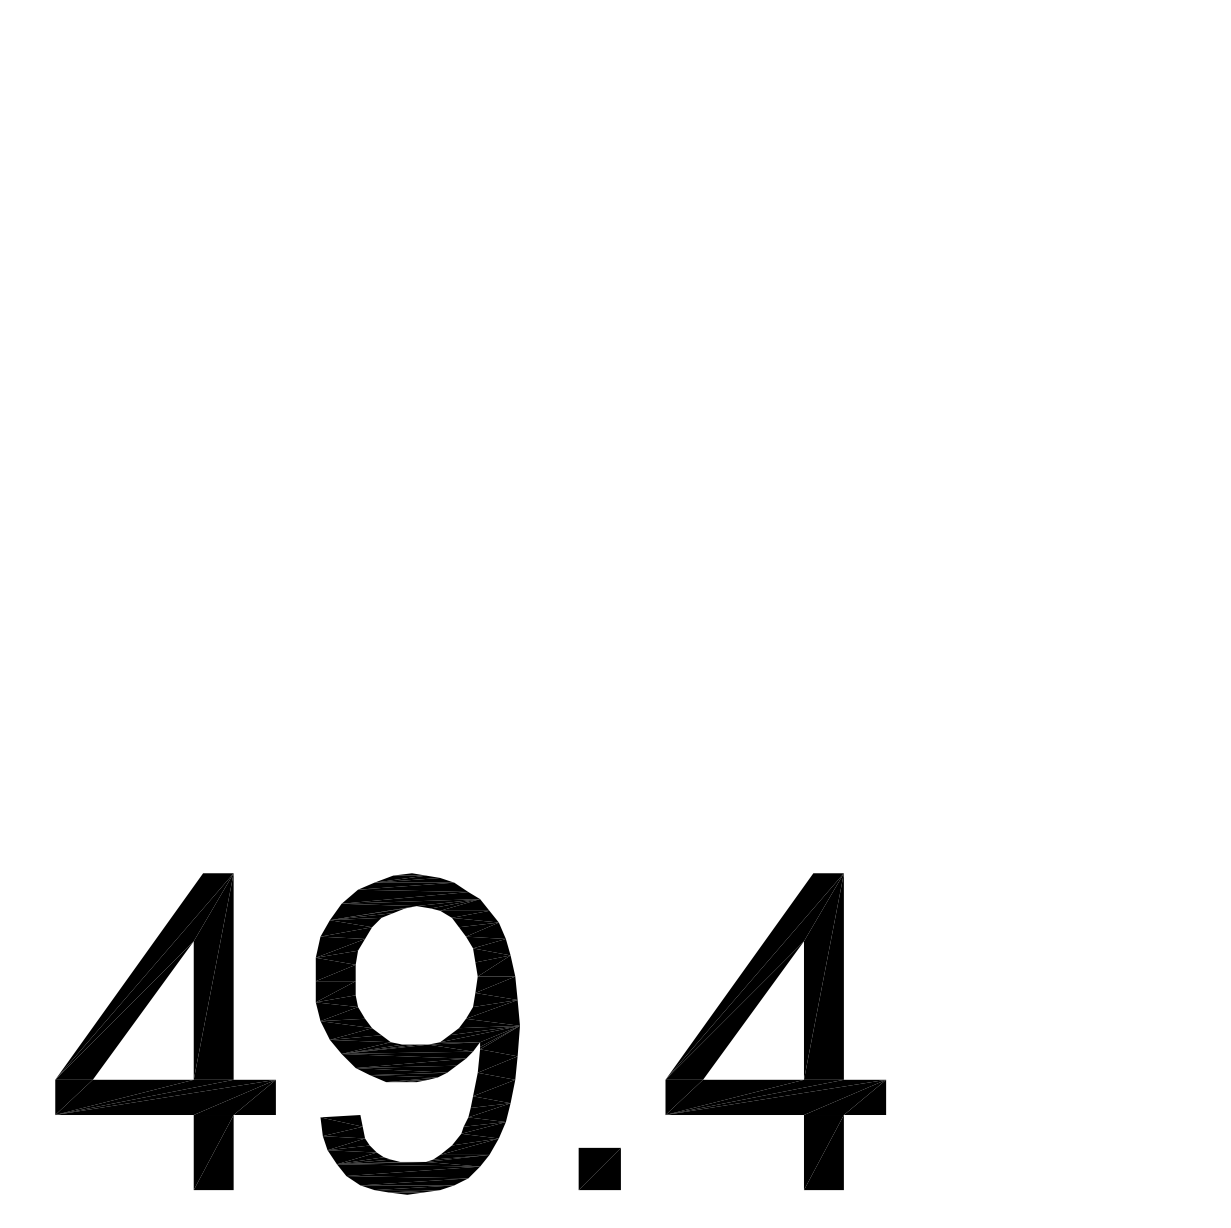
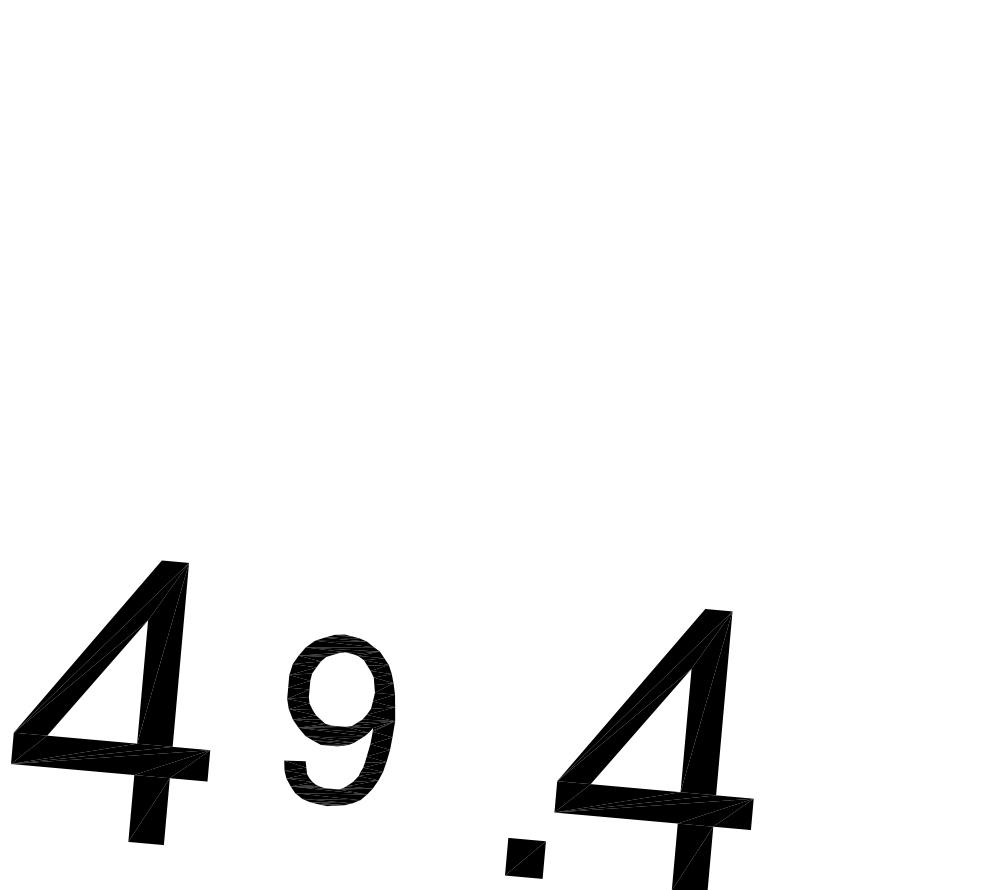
part: (417, 1033) -> (340, 720), size x0.6
part: (599, 1168) -> (525, 857), moved

